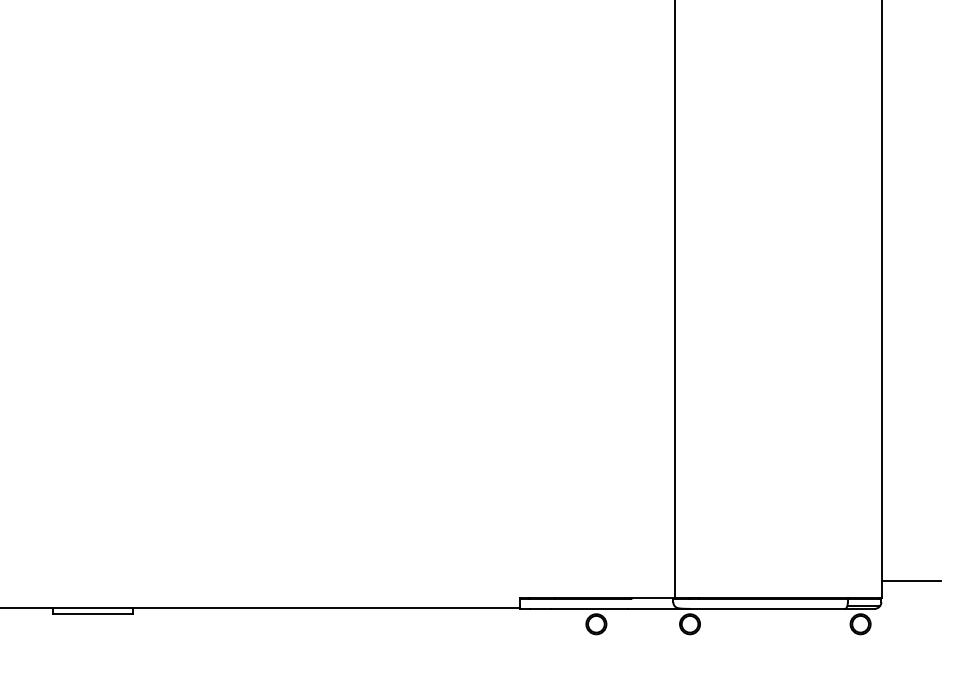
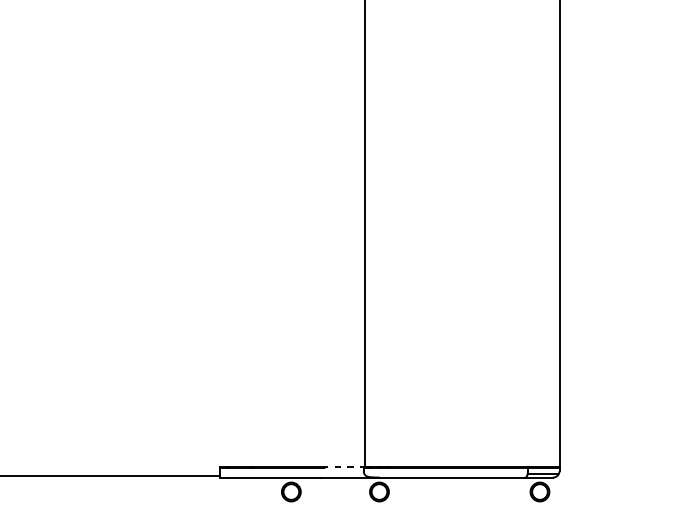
line: (911, 580) -> (587, 450), removed
line: (653, 597) -> (345, 466), solid -> dashed

